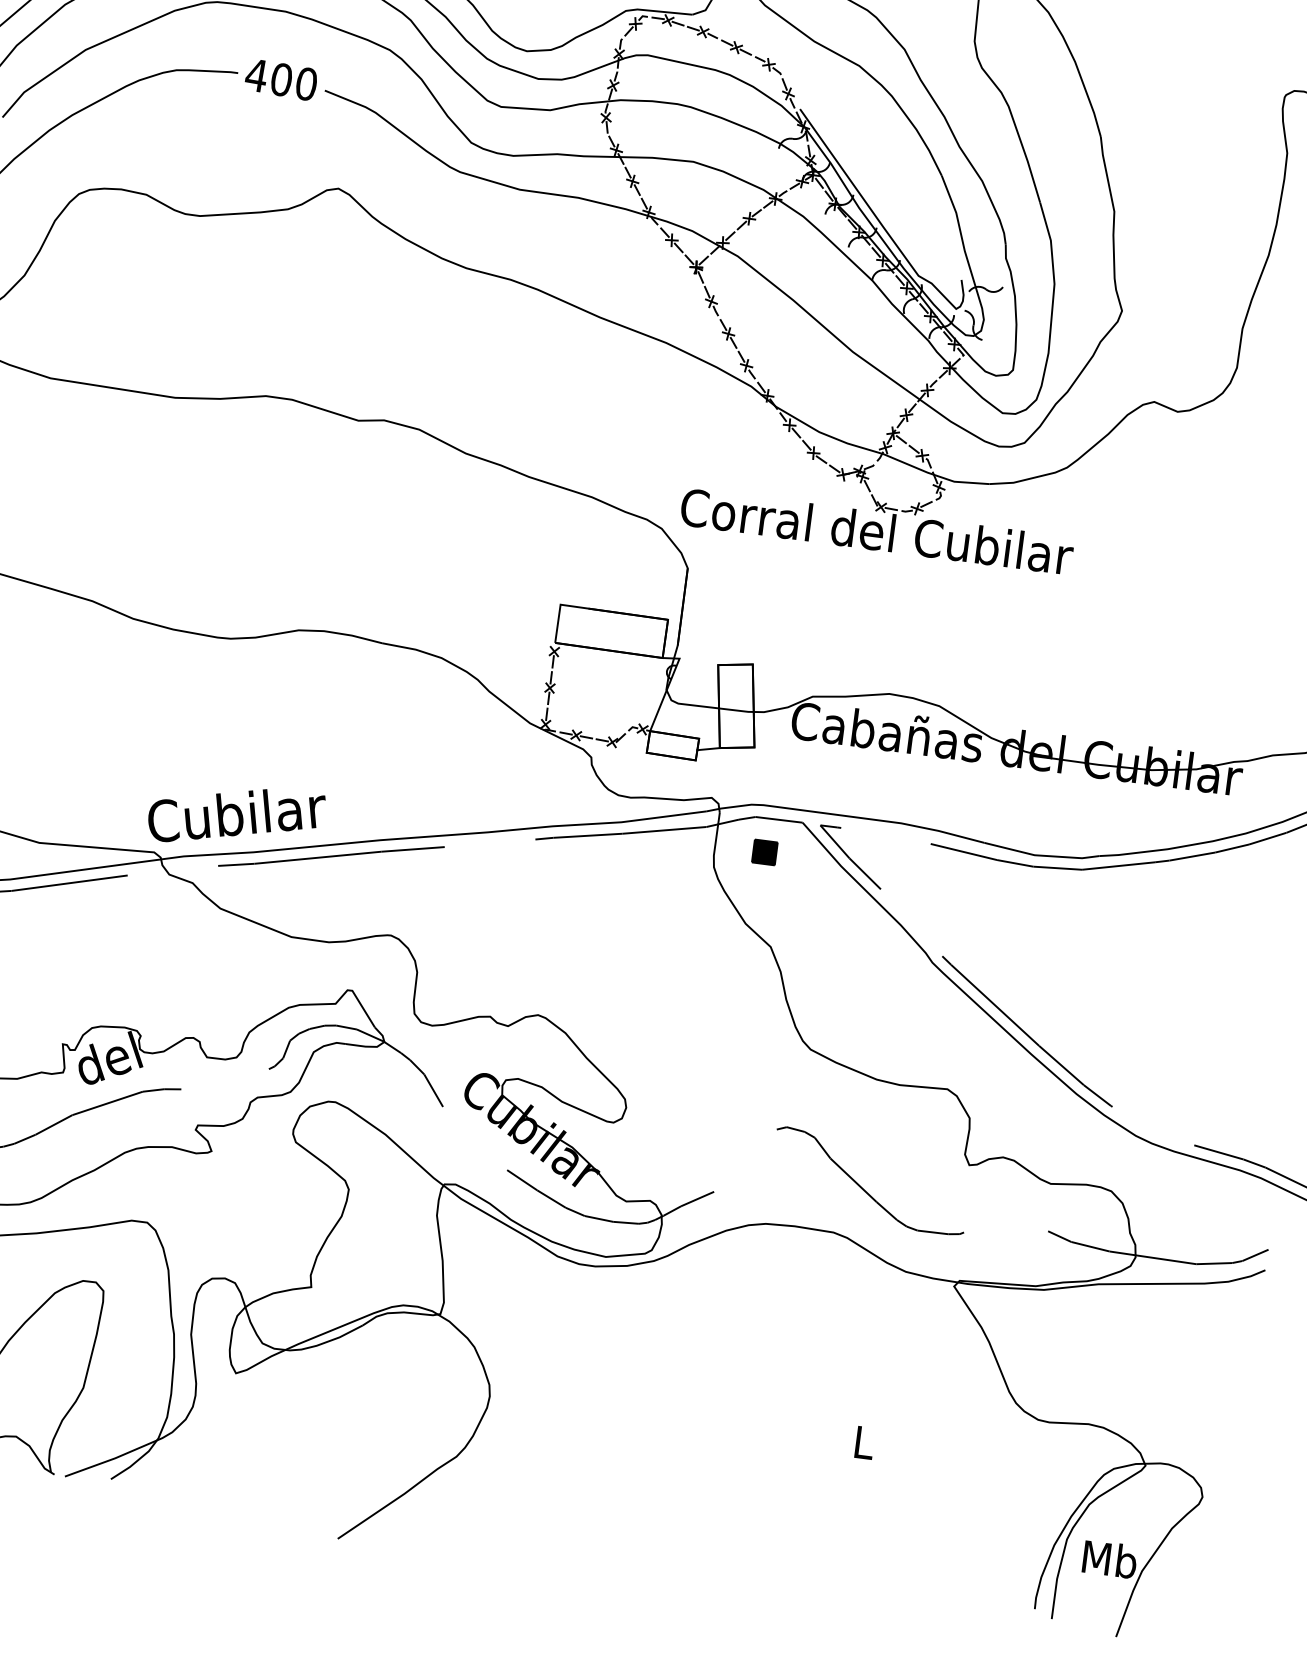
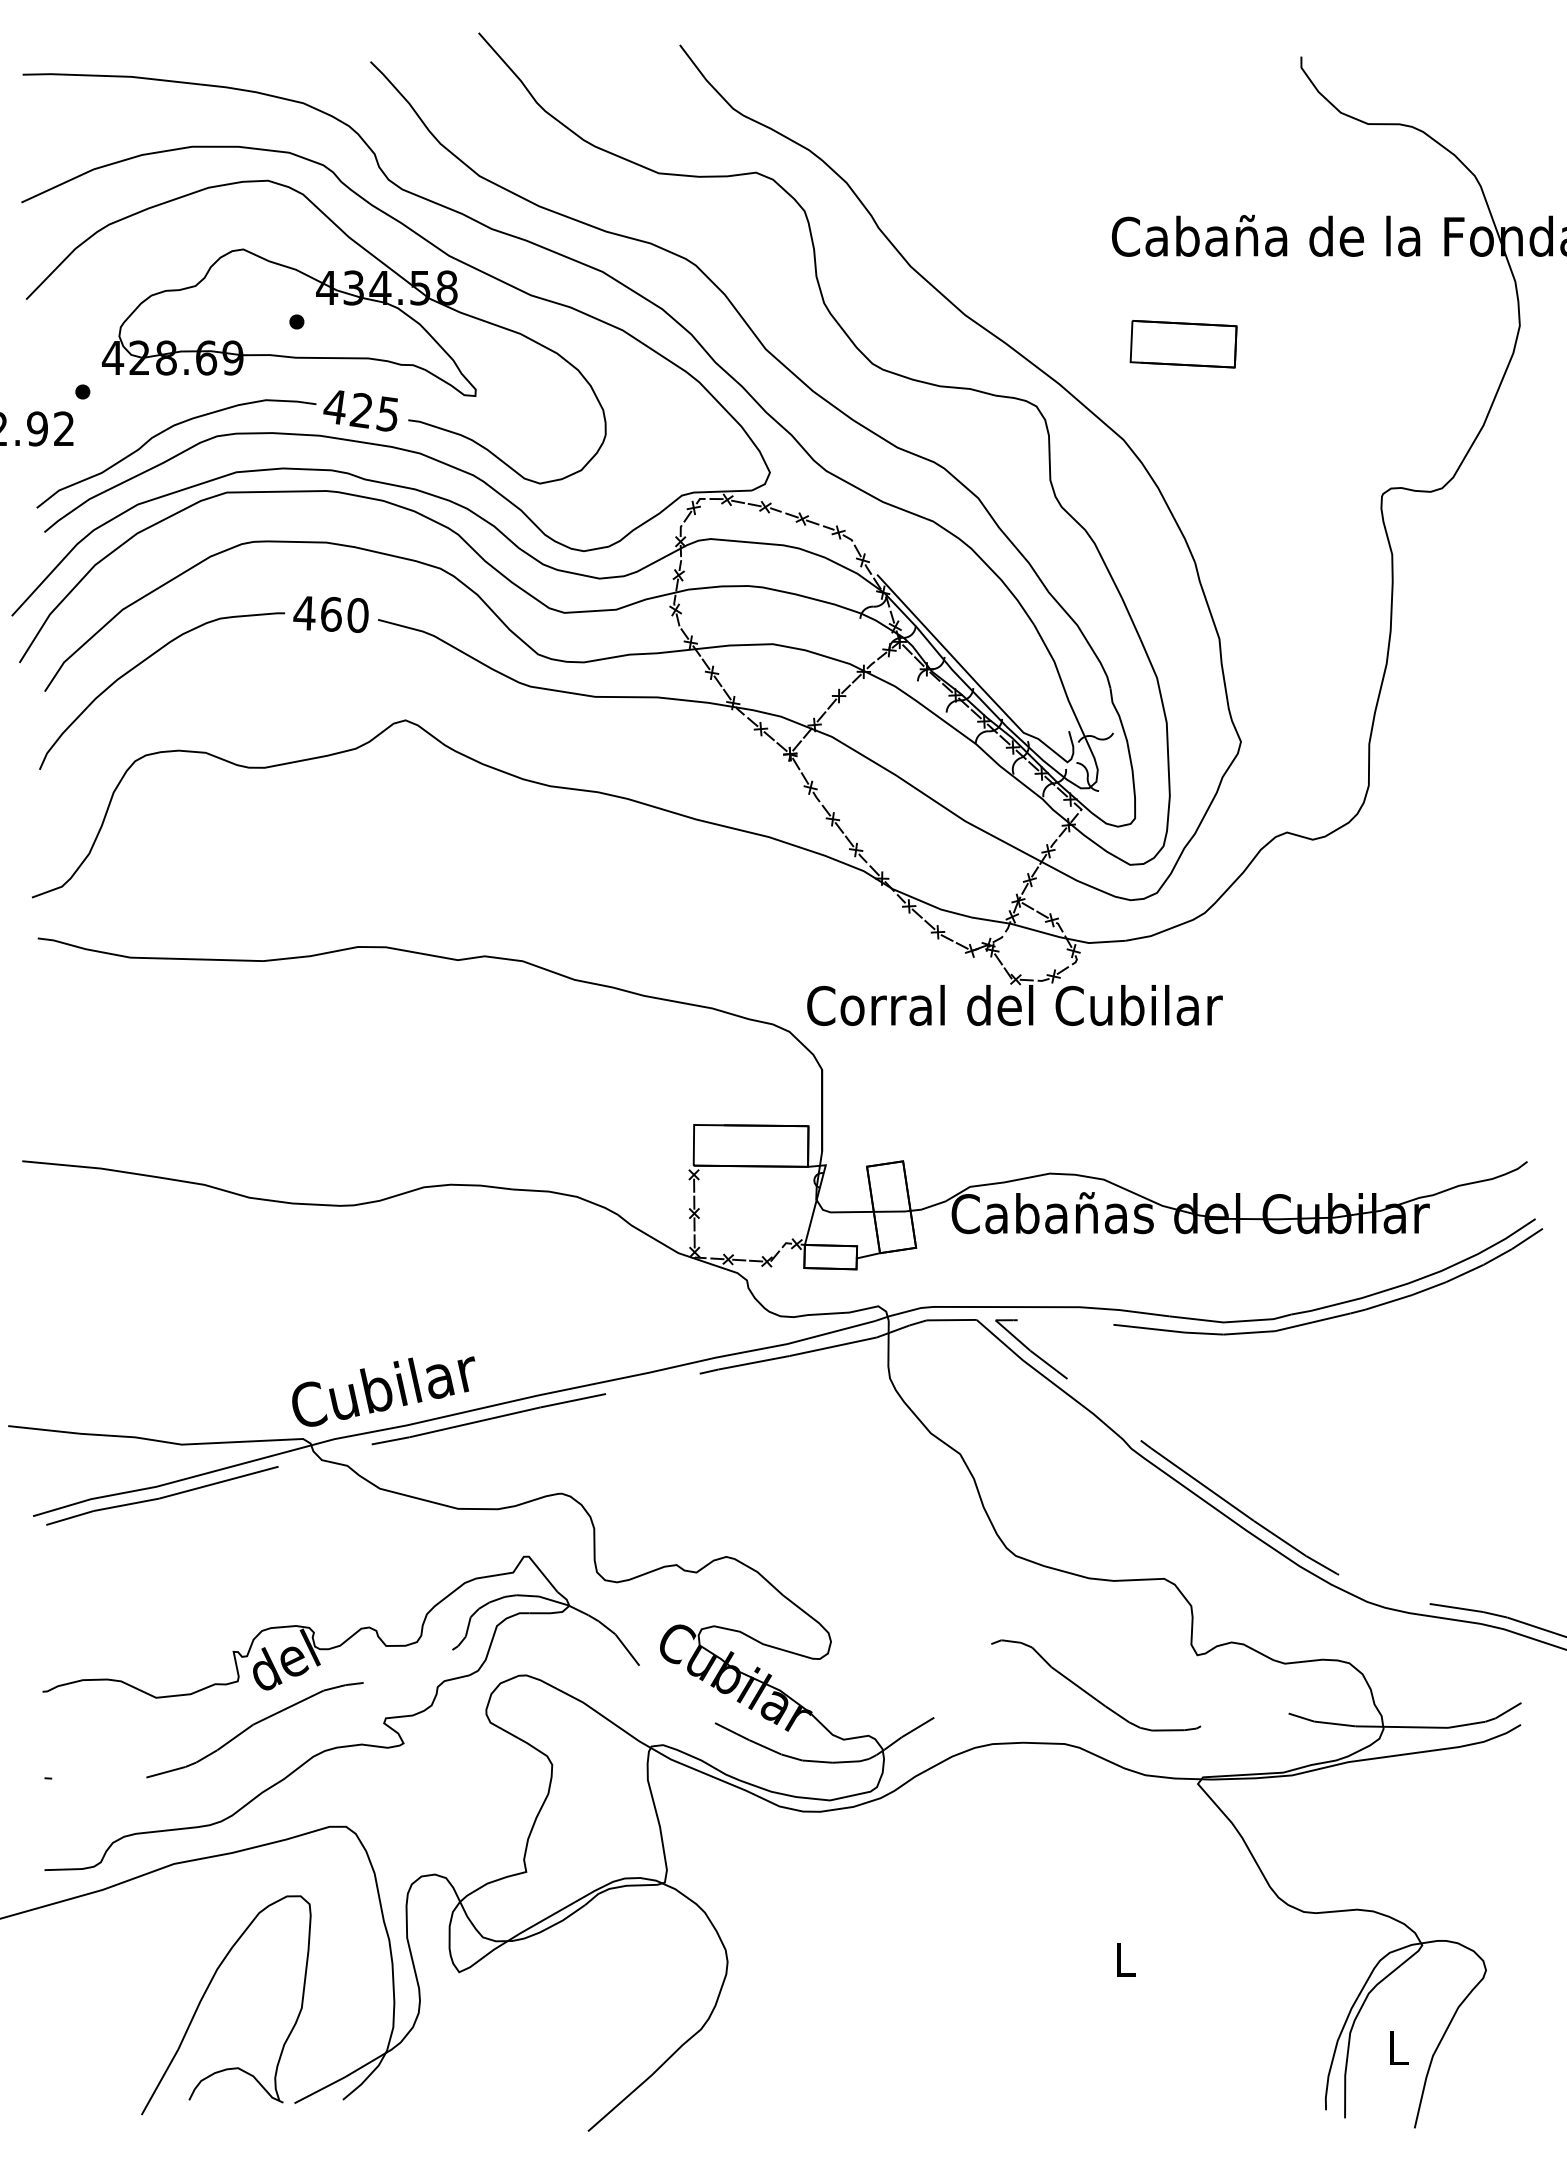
text: (281, 79) -> (331, 613), 400 -> 460
part: (764, 851) -> (940, 1355), removed
text: (1109, 1558) -> (1397, 2047), Mb -> L

